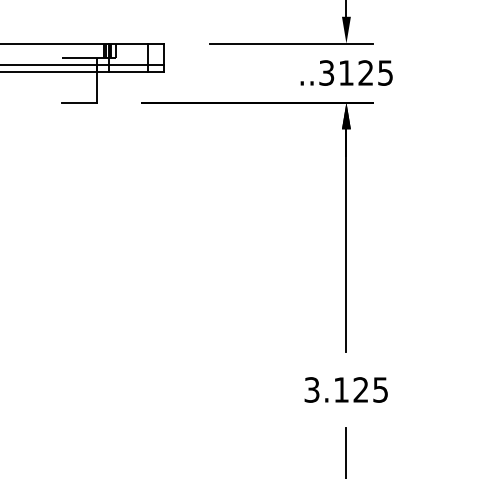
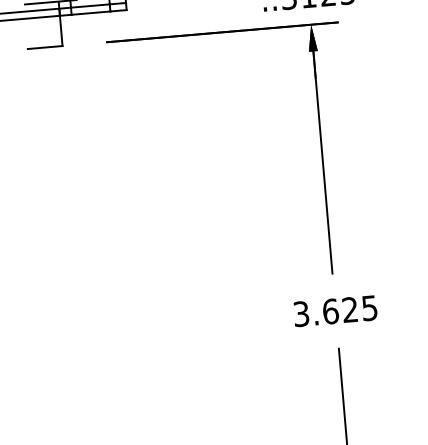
text: (341, 389) -> (330, 311), 3.125 -> 3.625

